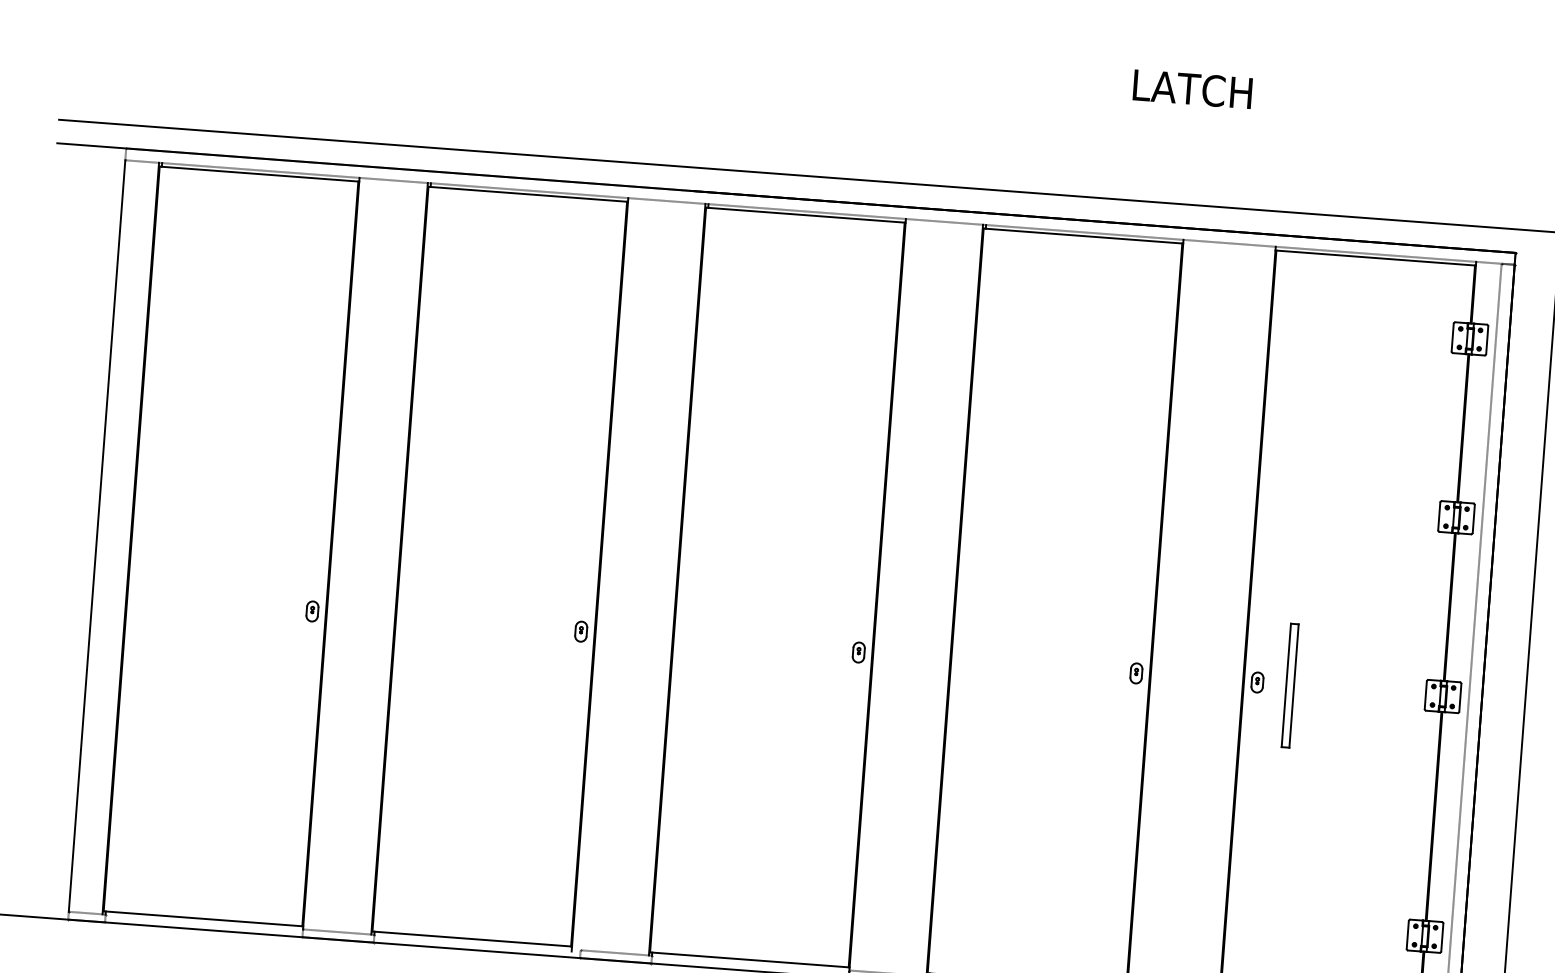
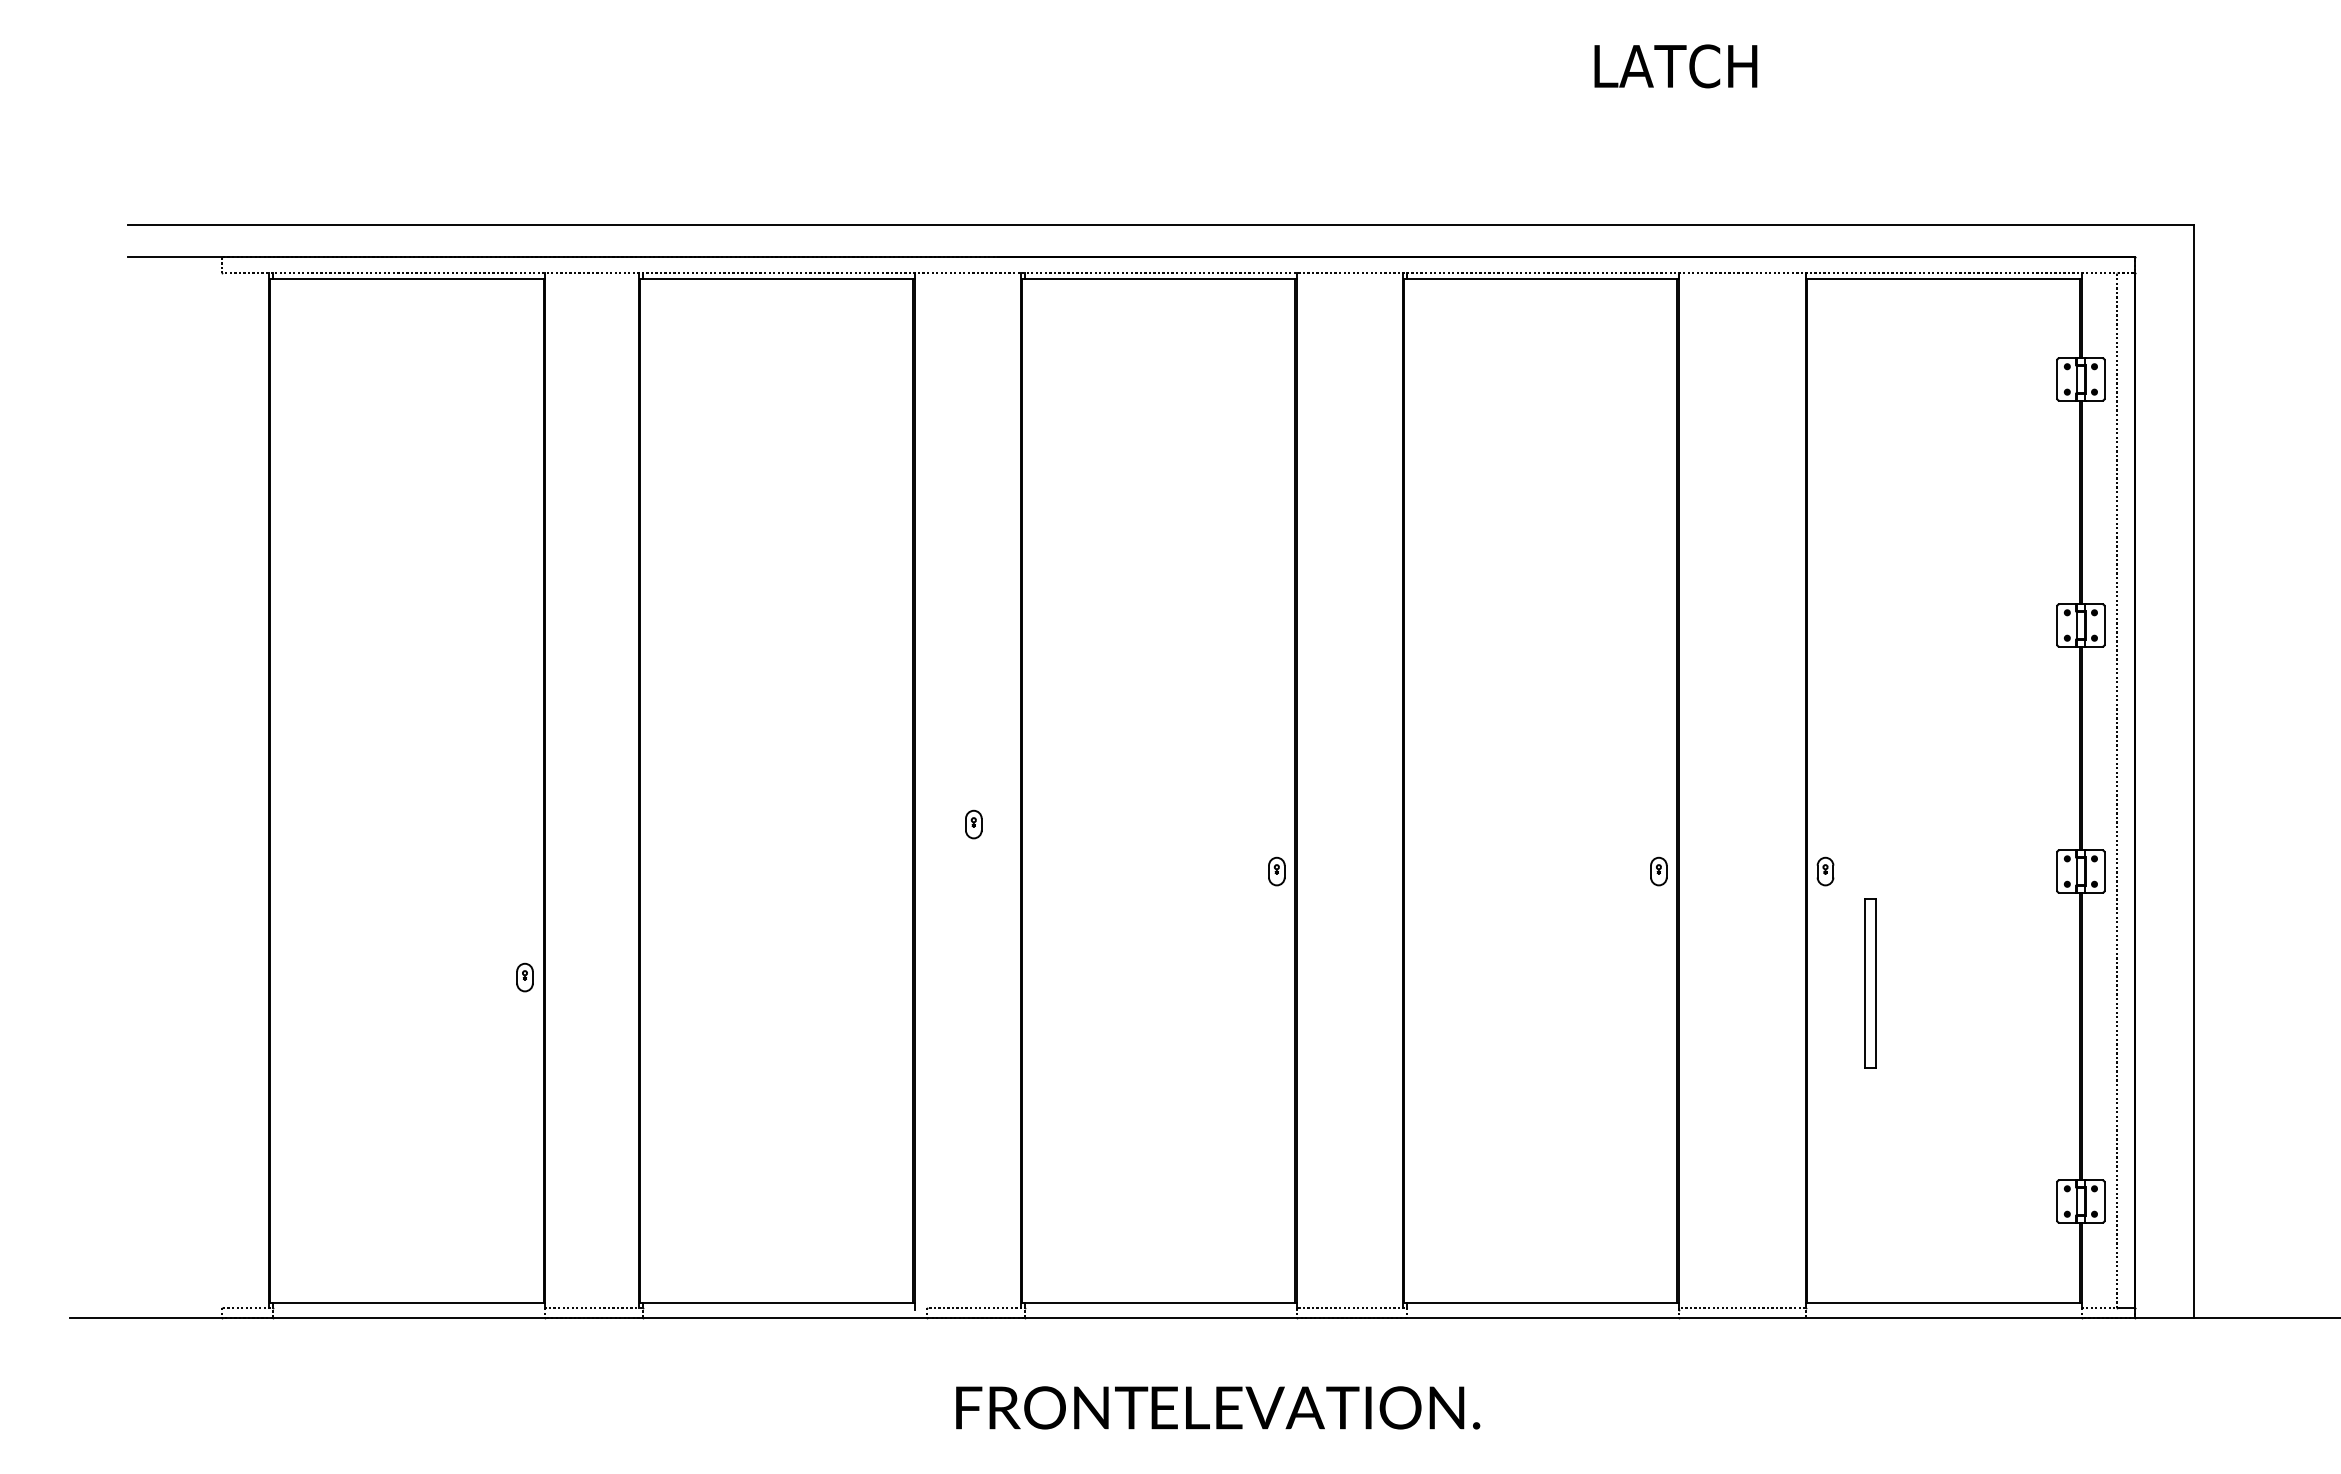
line: (97, 536) -> (222, 790), removed
part: (312, 611) -> (524, 977), moved
part: (580, 631) -> (973, 824), moved
part: (1290, 685) -> (1870, 983), moved

